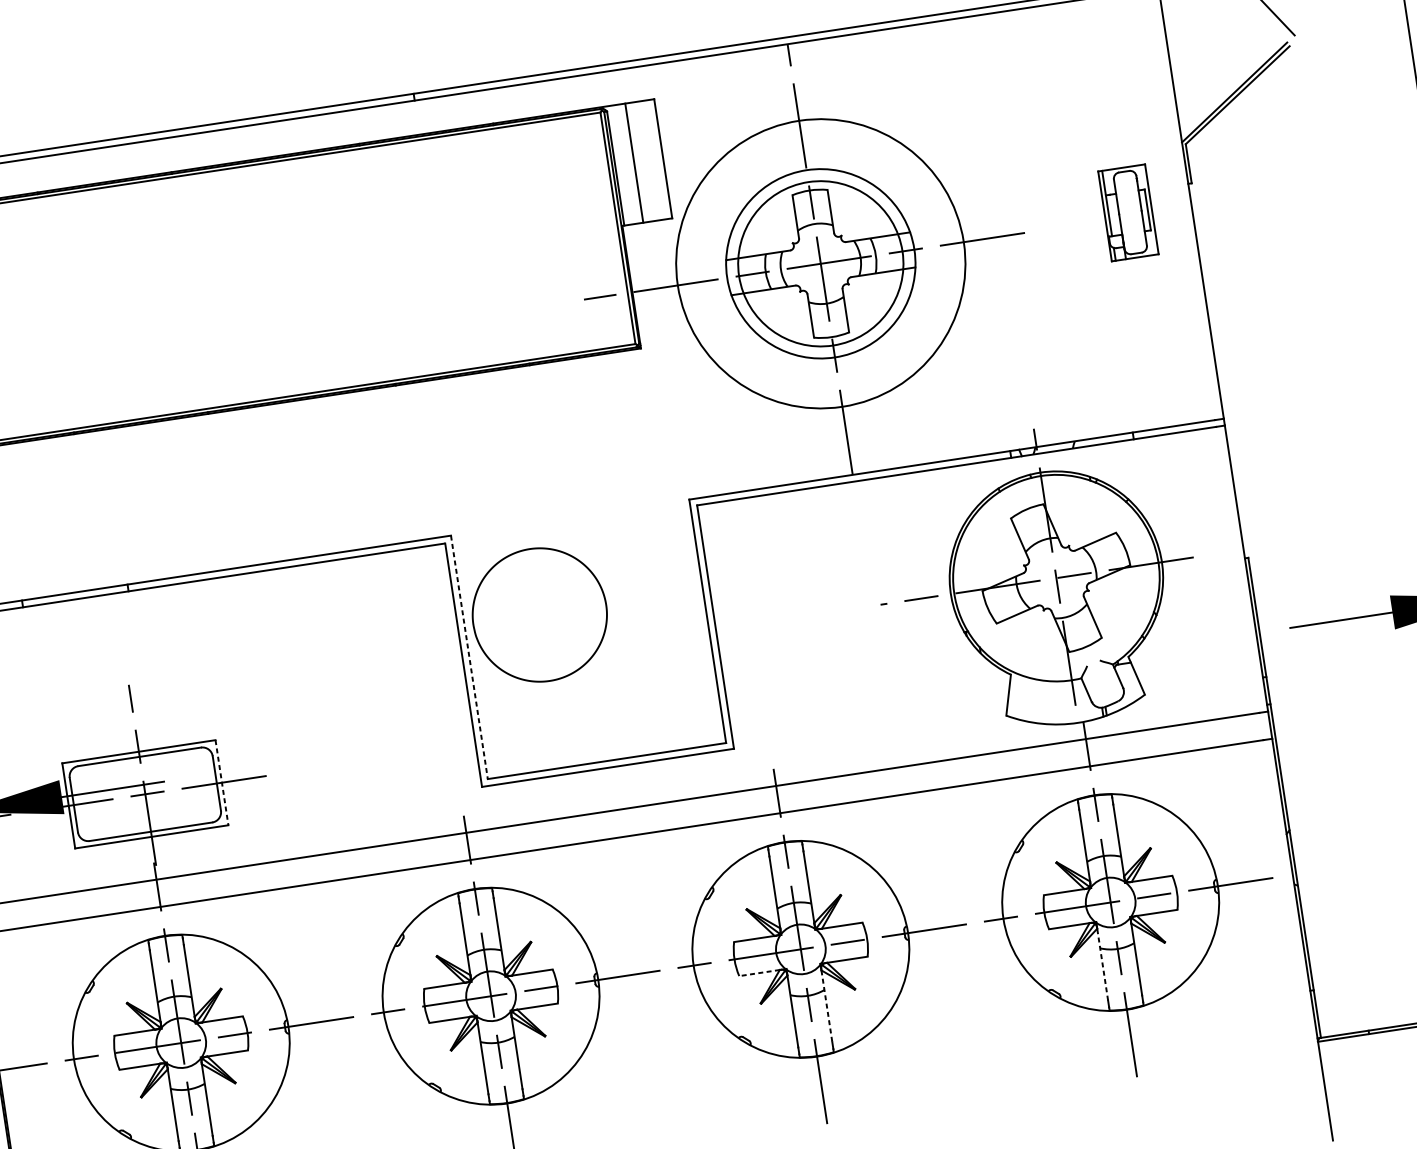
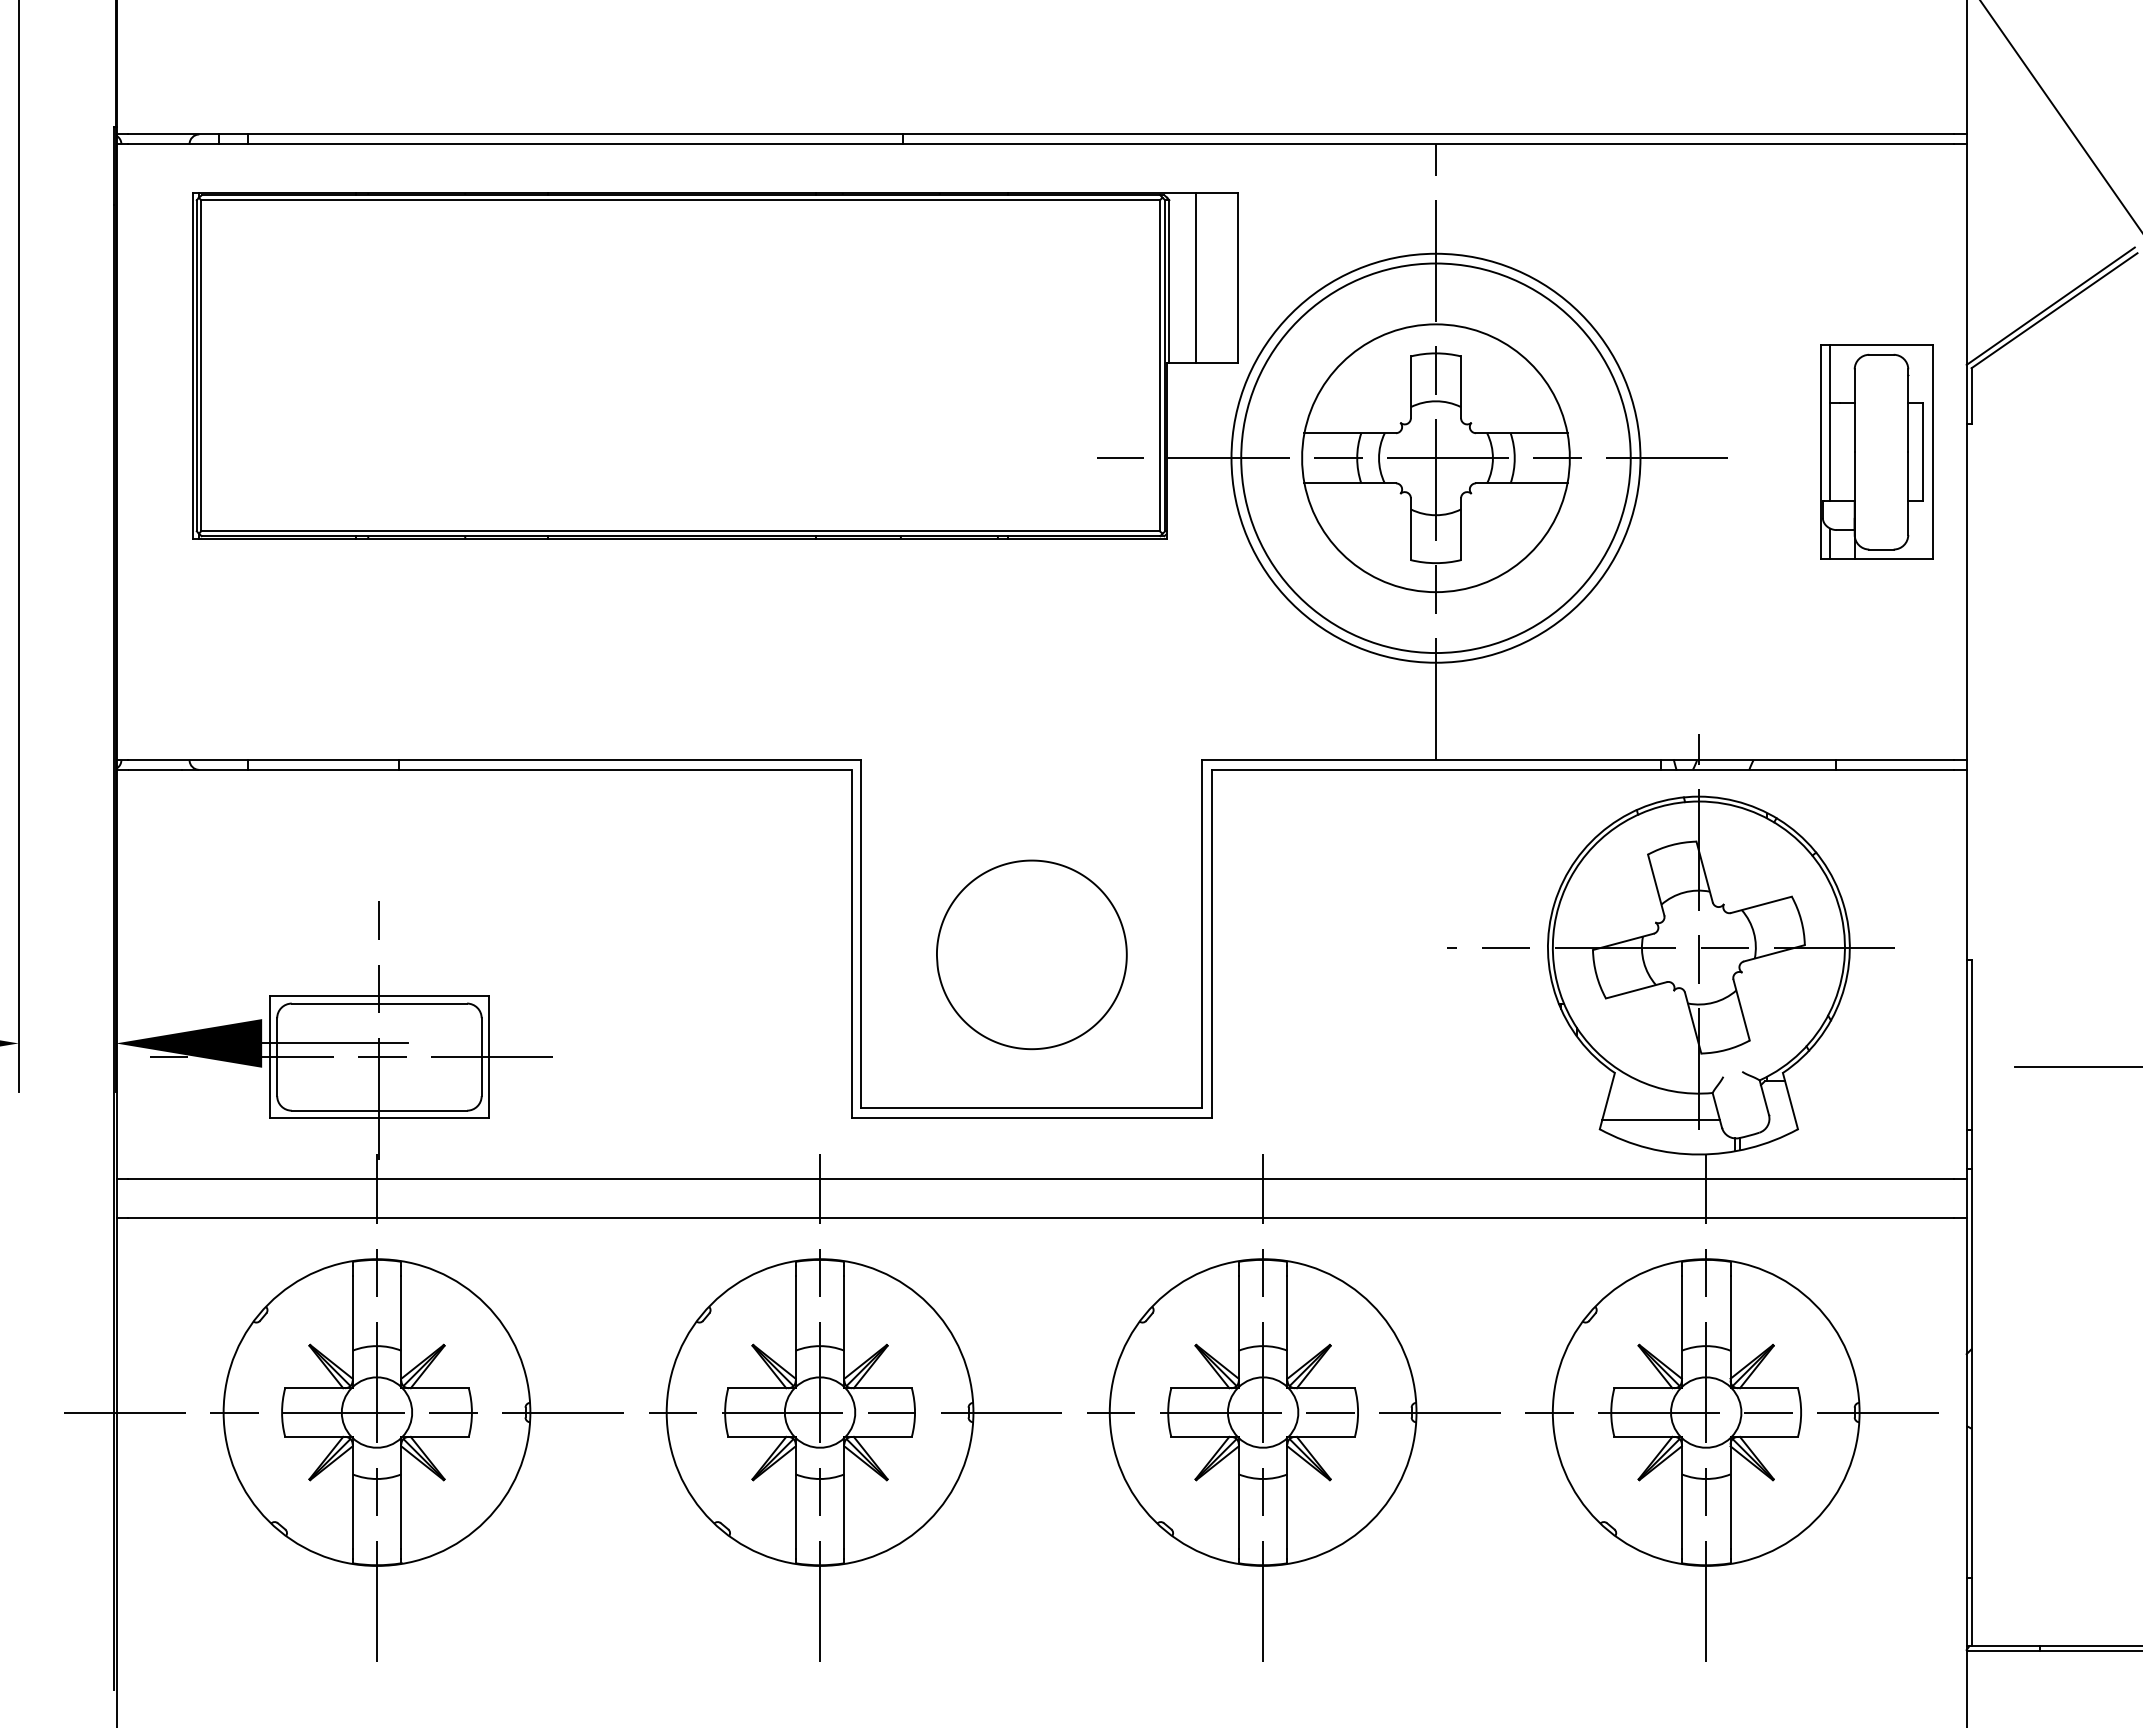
part: (1128, 212) -> (1876, 451), size x1.67
circle: (820, 264) -> (1435, 458), size x1.67
part: (539, 614) -> (1031, 954), moved
line: (469, 657) -> (861, 934), dashed -> solid
line: (1048, 703) -> (1661, 1120), added
line: (221, 783) -> (488, 1057), dashed -> solid
line: (1102, 964) -> (1681, 1497), dashed -> solid
line: (759, 972) -> (1200, 1436), dashed -> solid
line: (827, 1006) -> (1287, 1498), dashed -> solid

